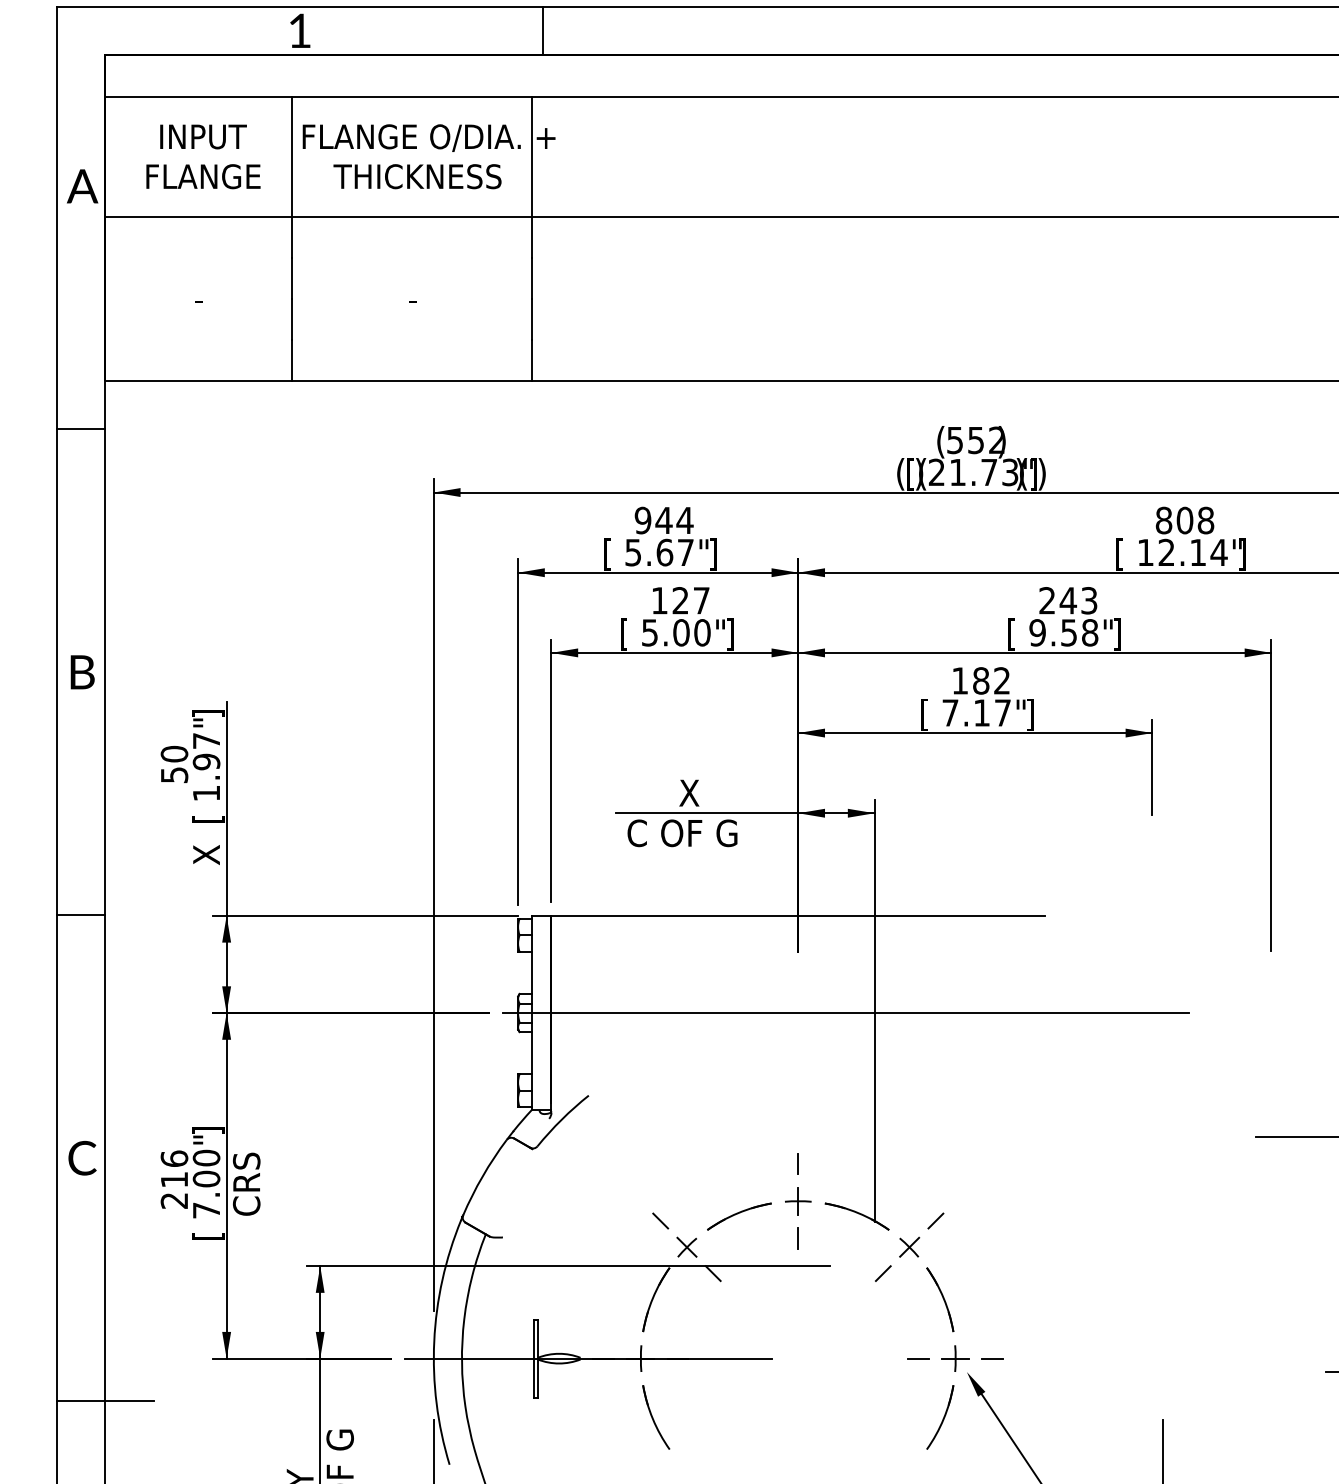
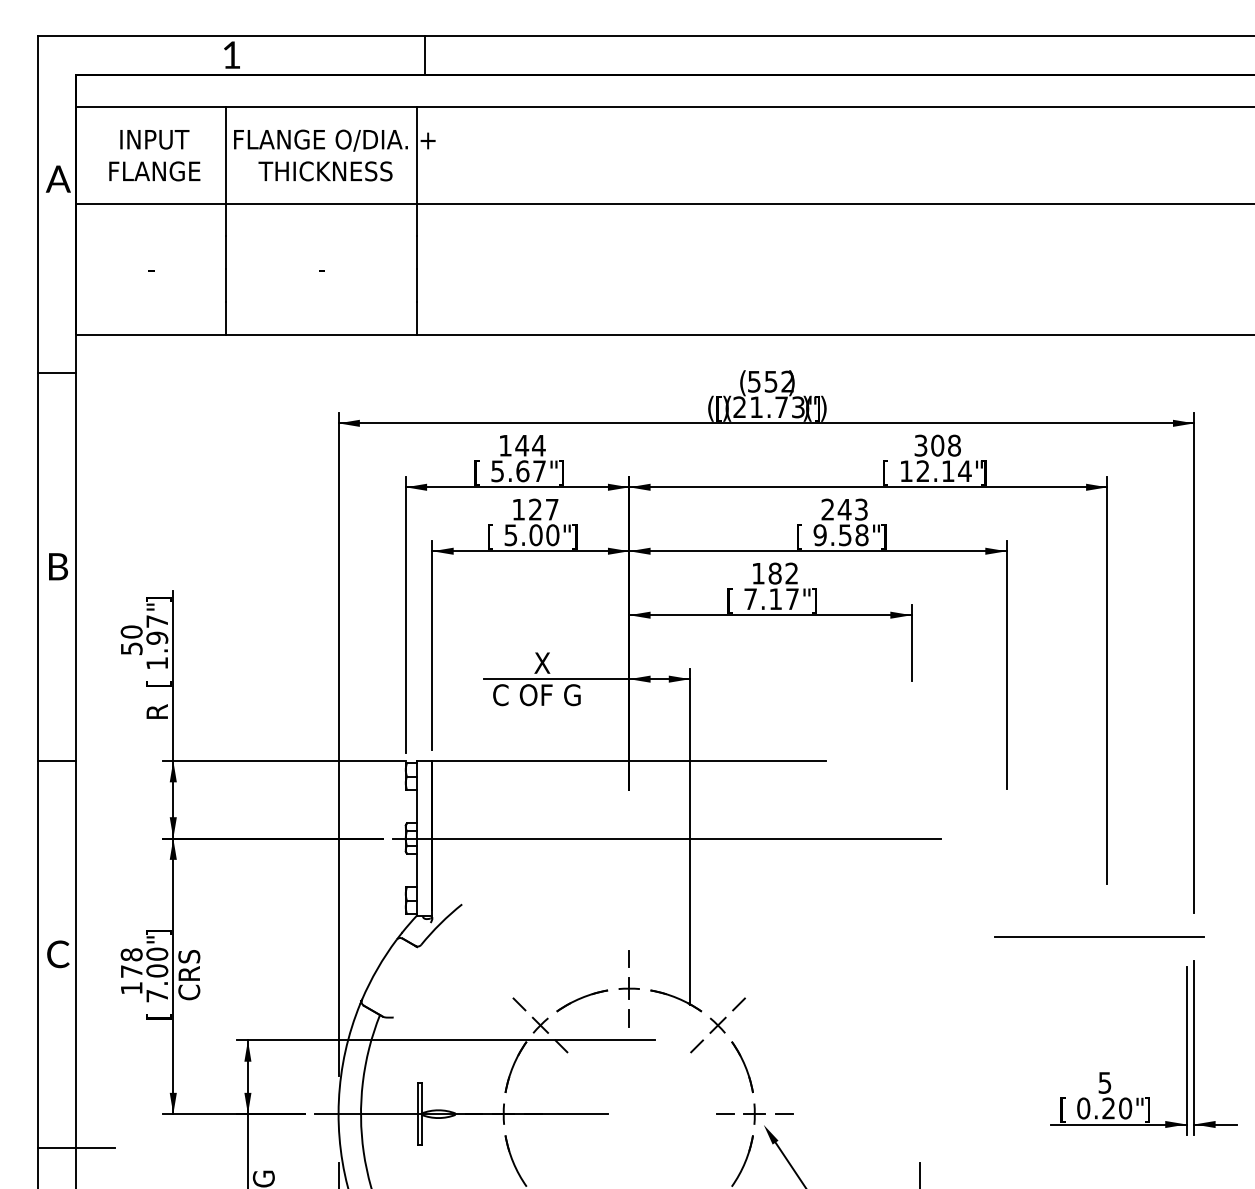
text: (641, 520) -> (504, 445), 944 -> 144
text: (1163, 520) -> (920, 445), 808 -> 308
text: (205, 855) -> (156, 712), X -> R
text: (174, 1179) -> (131, 971), 216 -> 178

